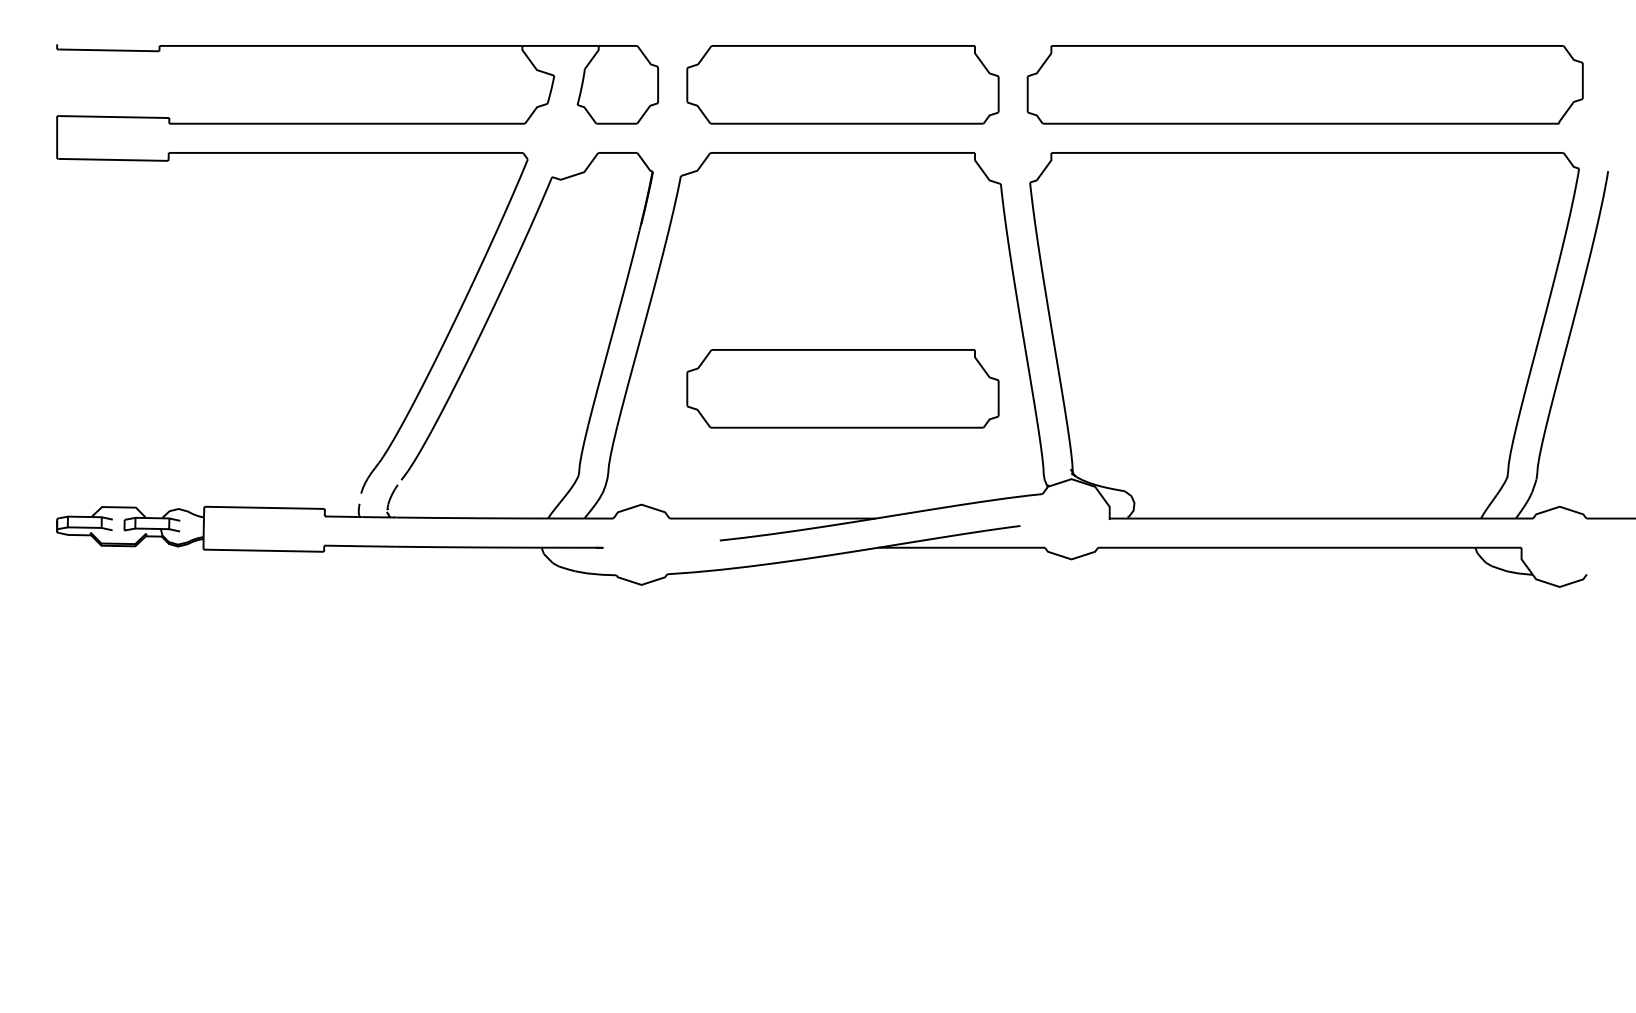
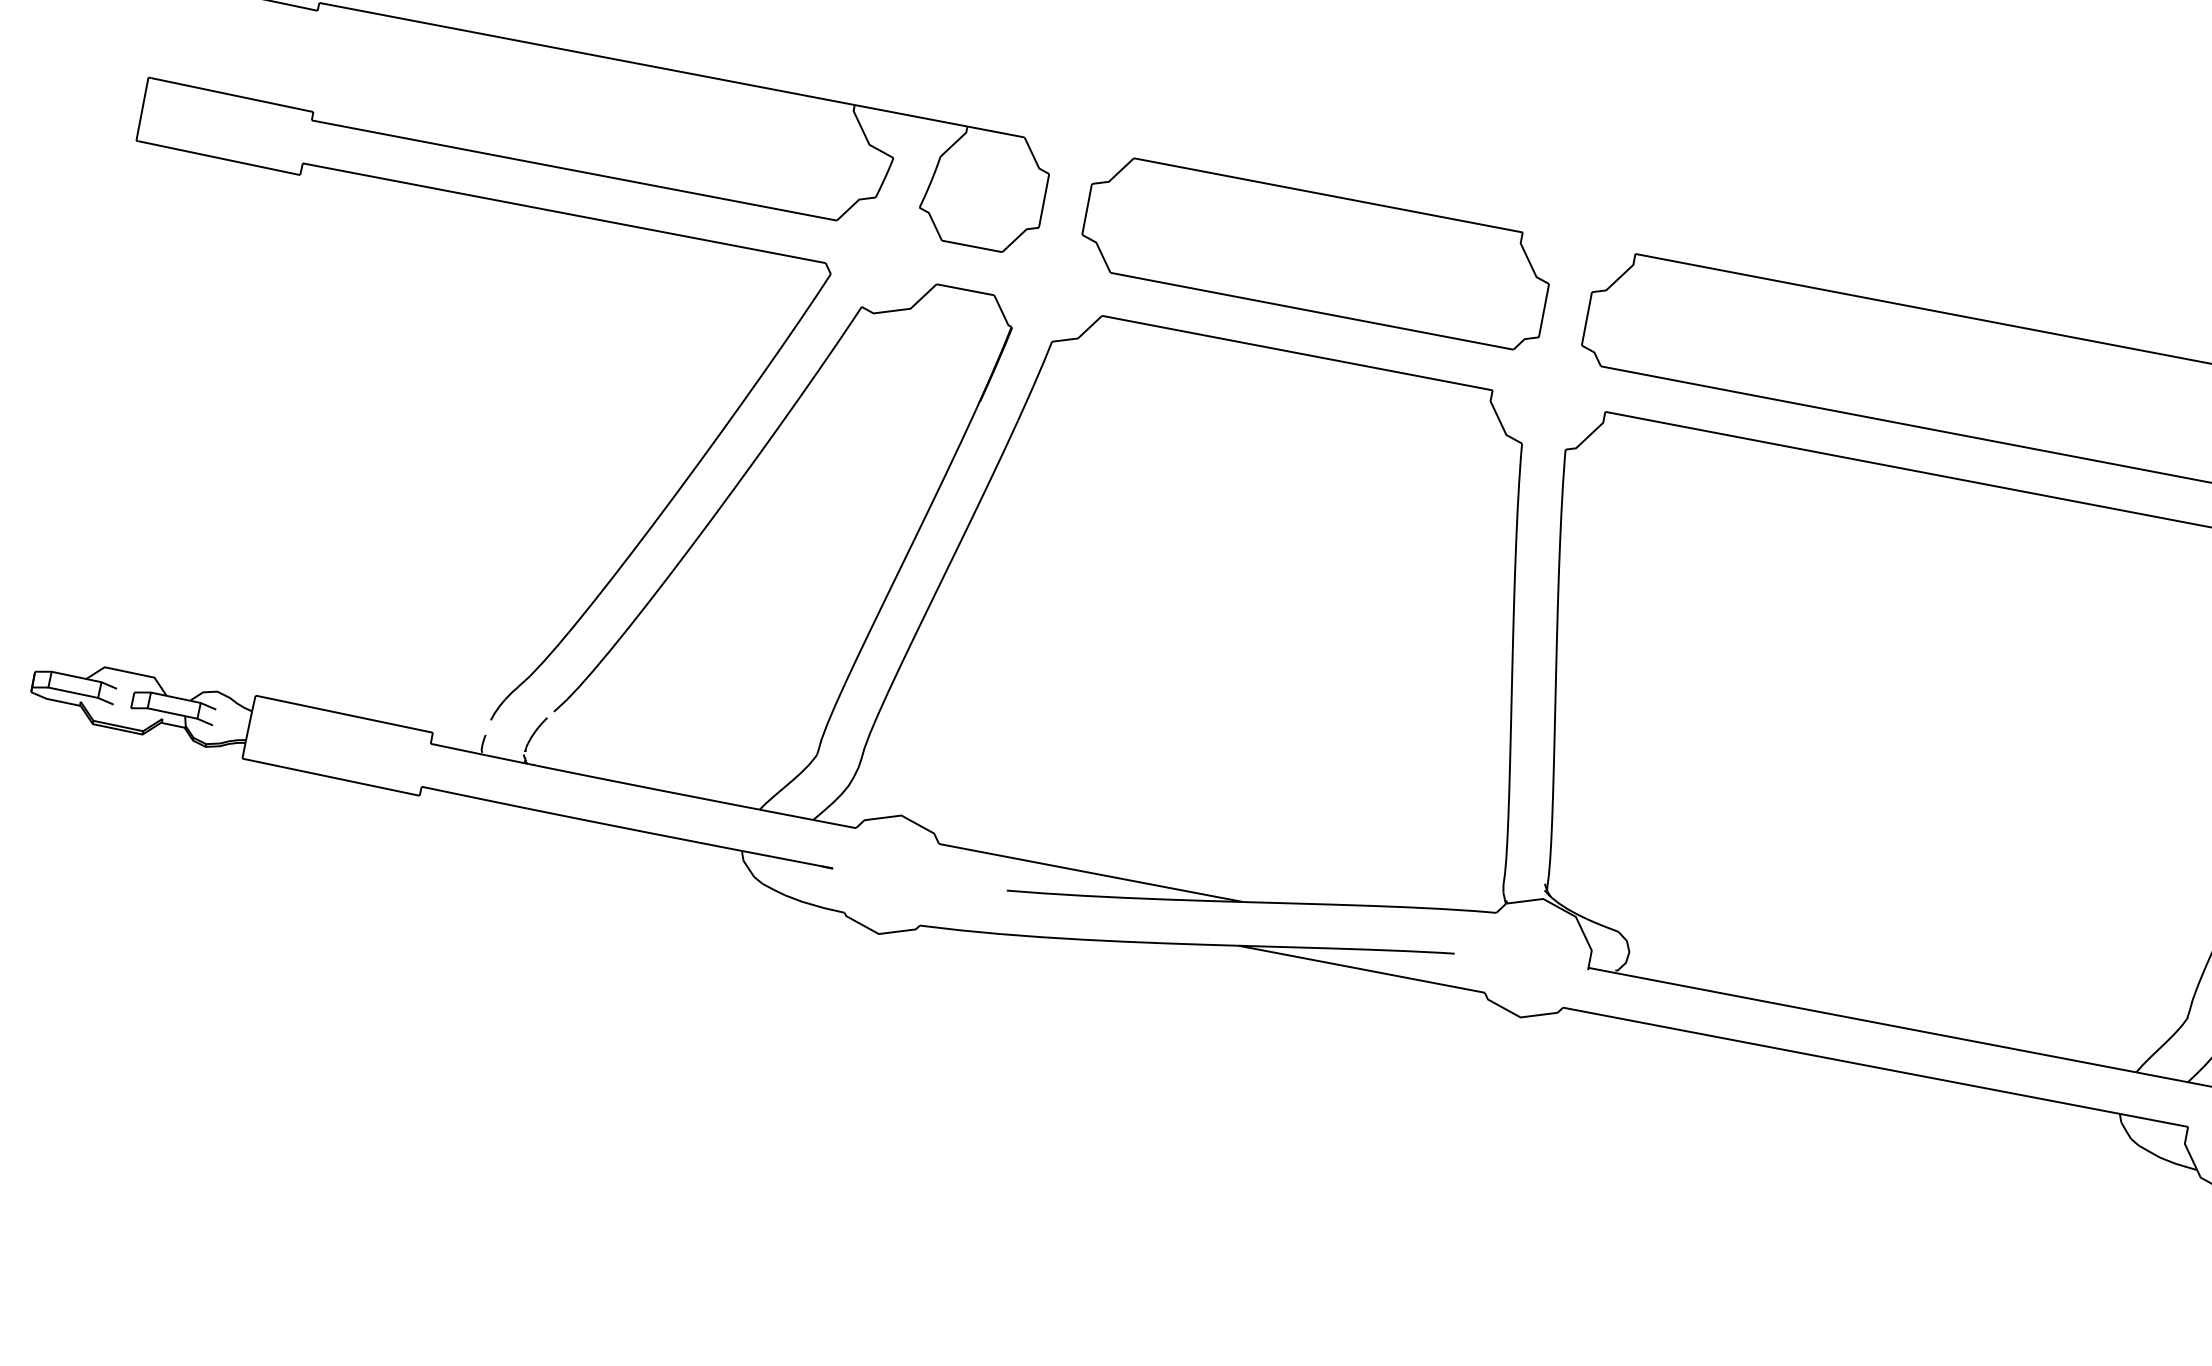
part: (842, 388) -> (1230, 700), removed

